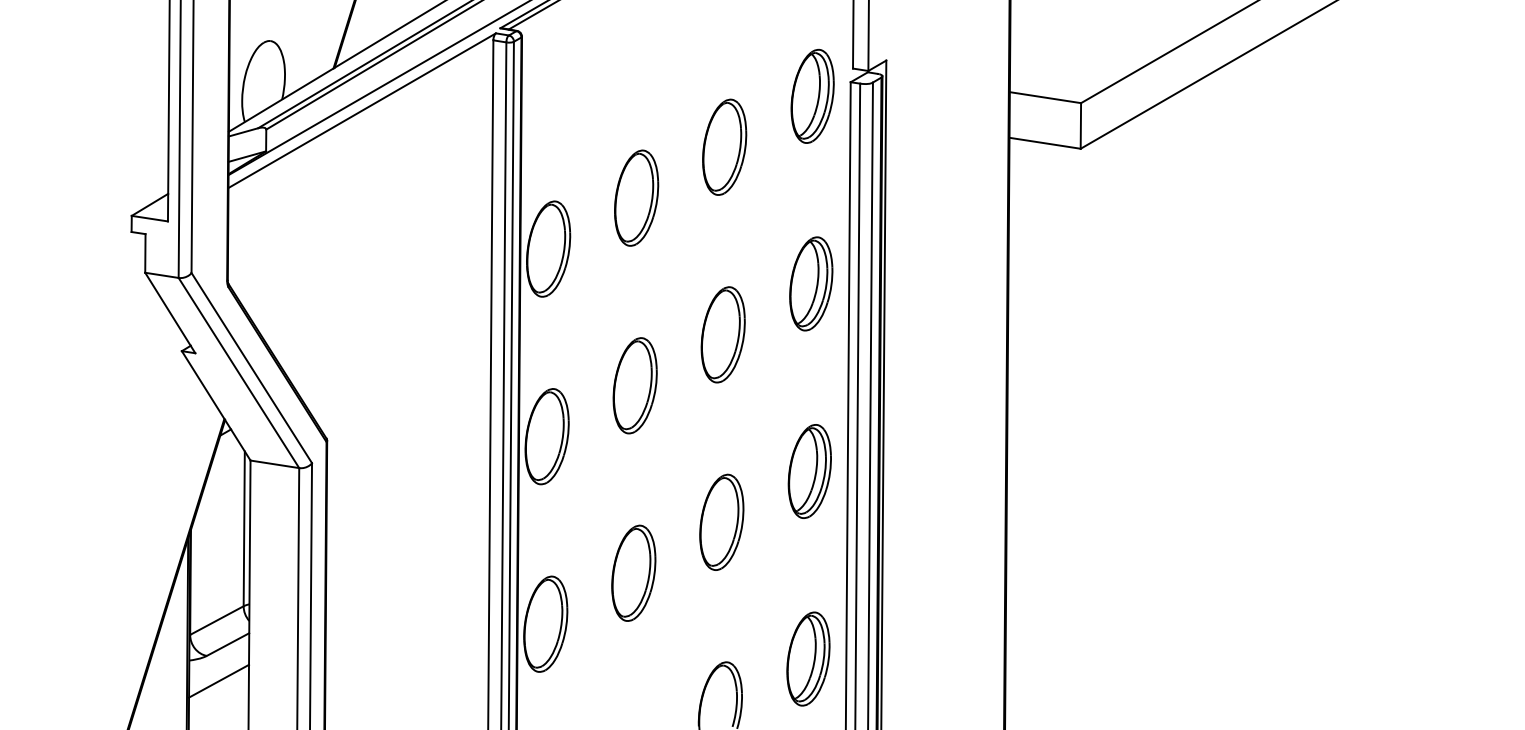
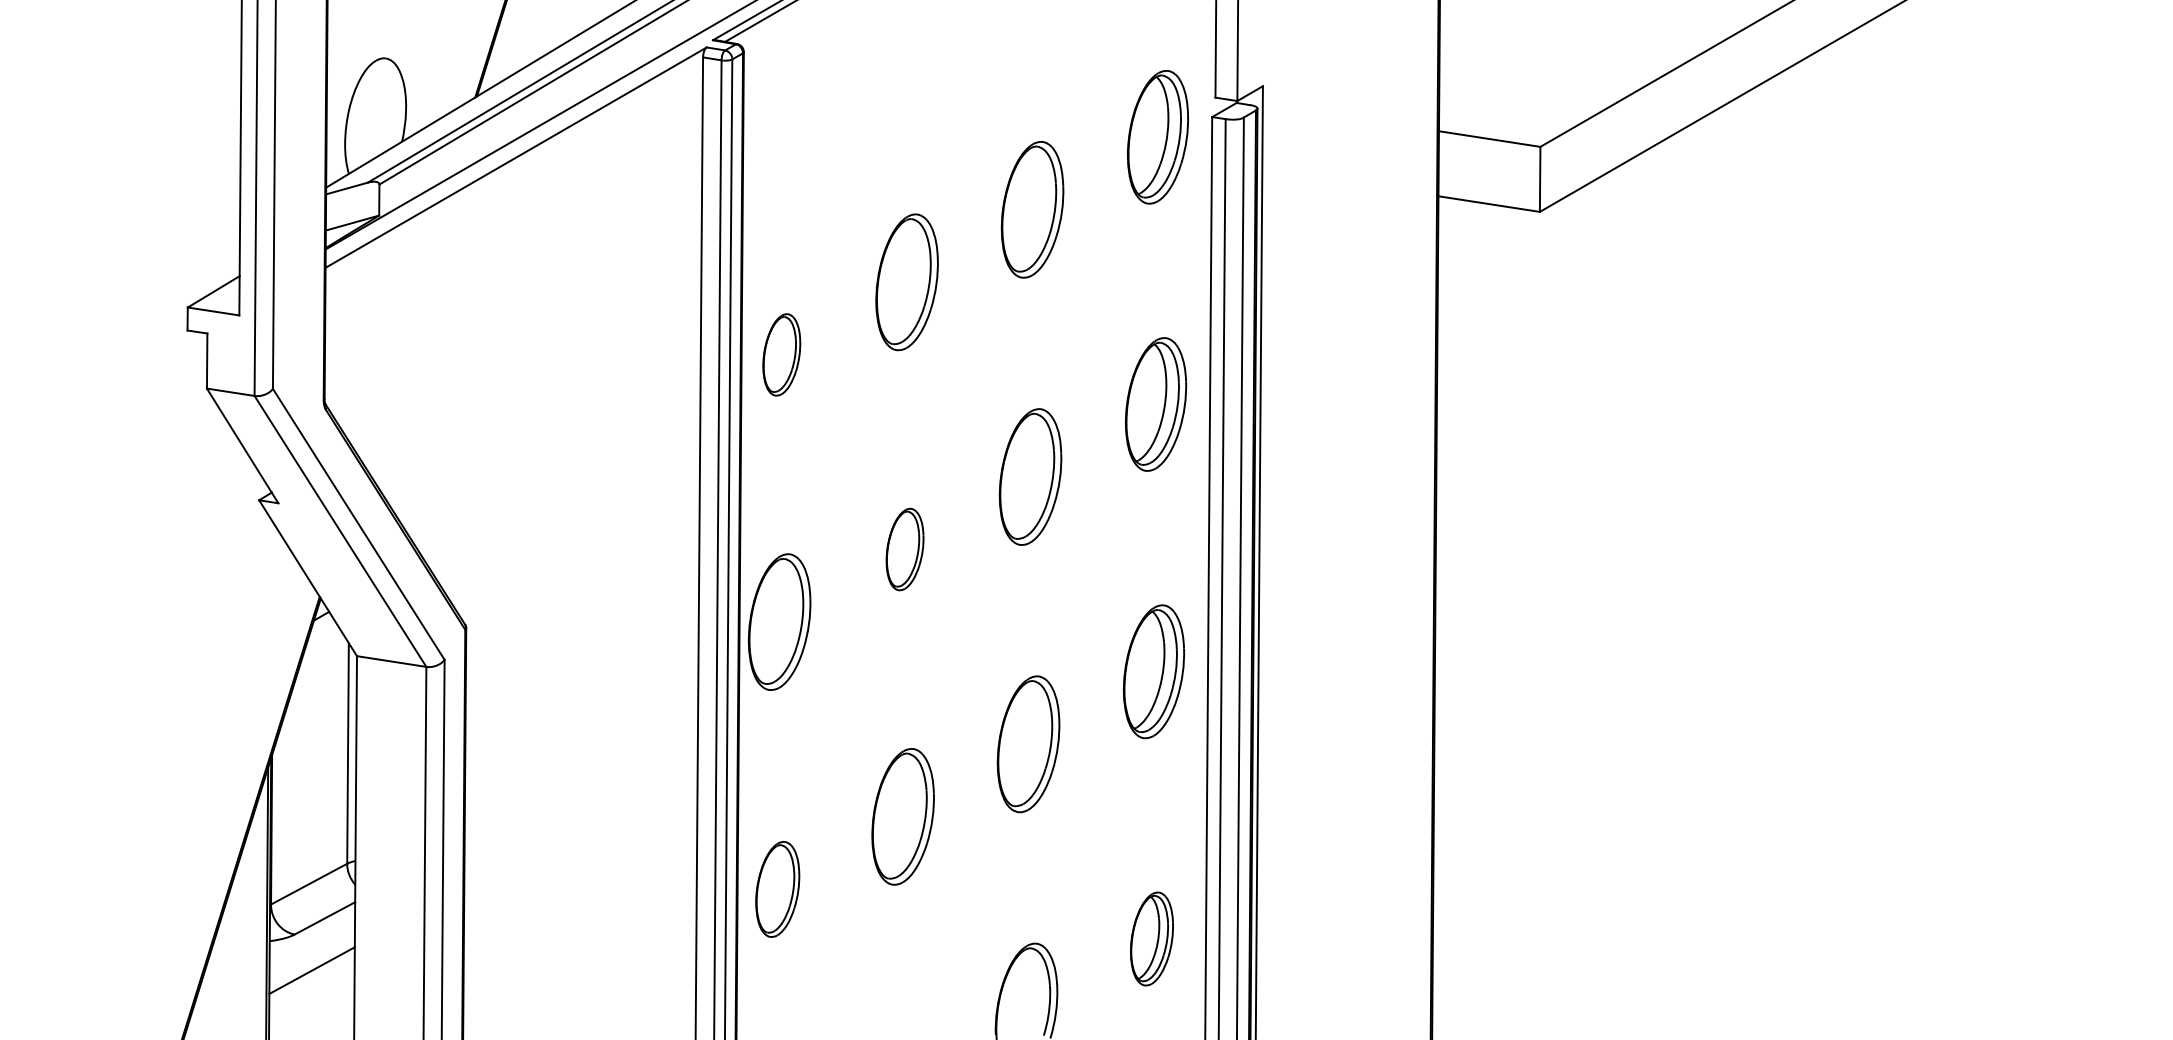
part: (548, 248) -> (781, 354), size x0.6
part: (634, 385) -> (904, 549), size x0.6
part: (545, 624) -> (777, 889), size x0.7
part: (808, 658) -> (1151, 938), size x0.7

